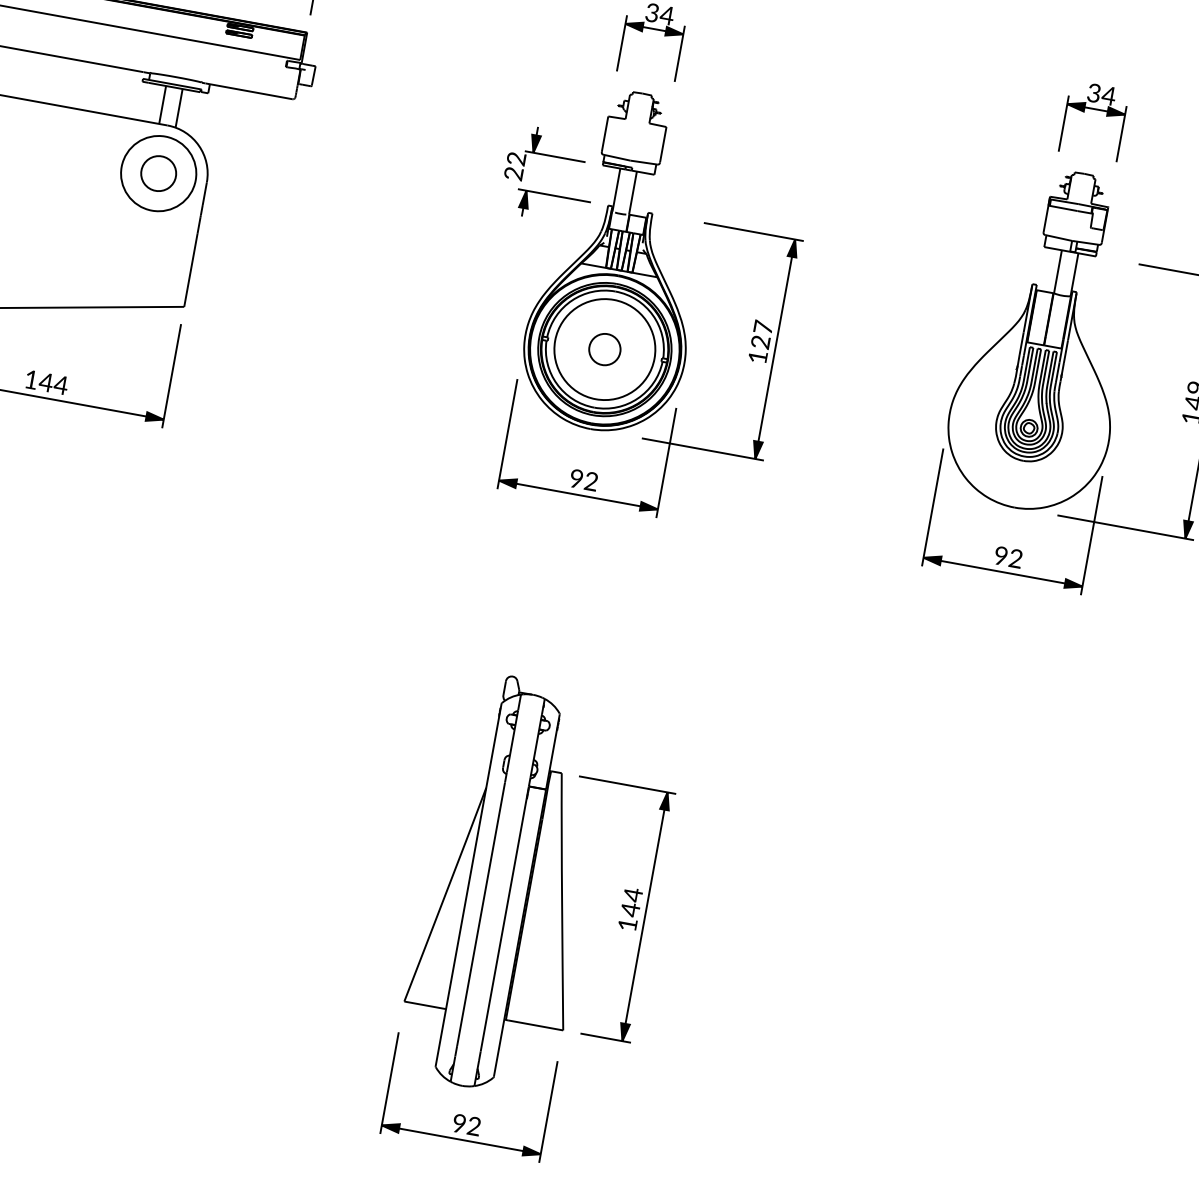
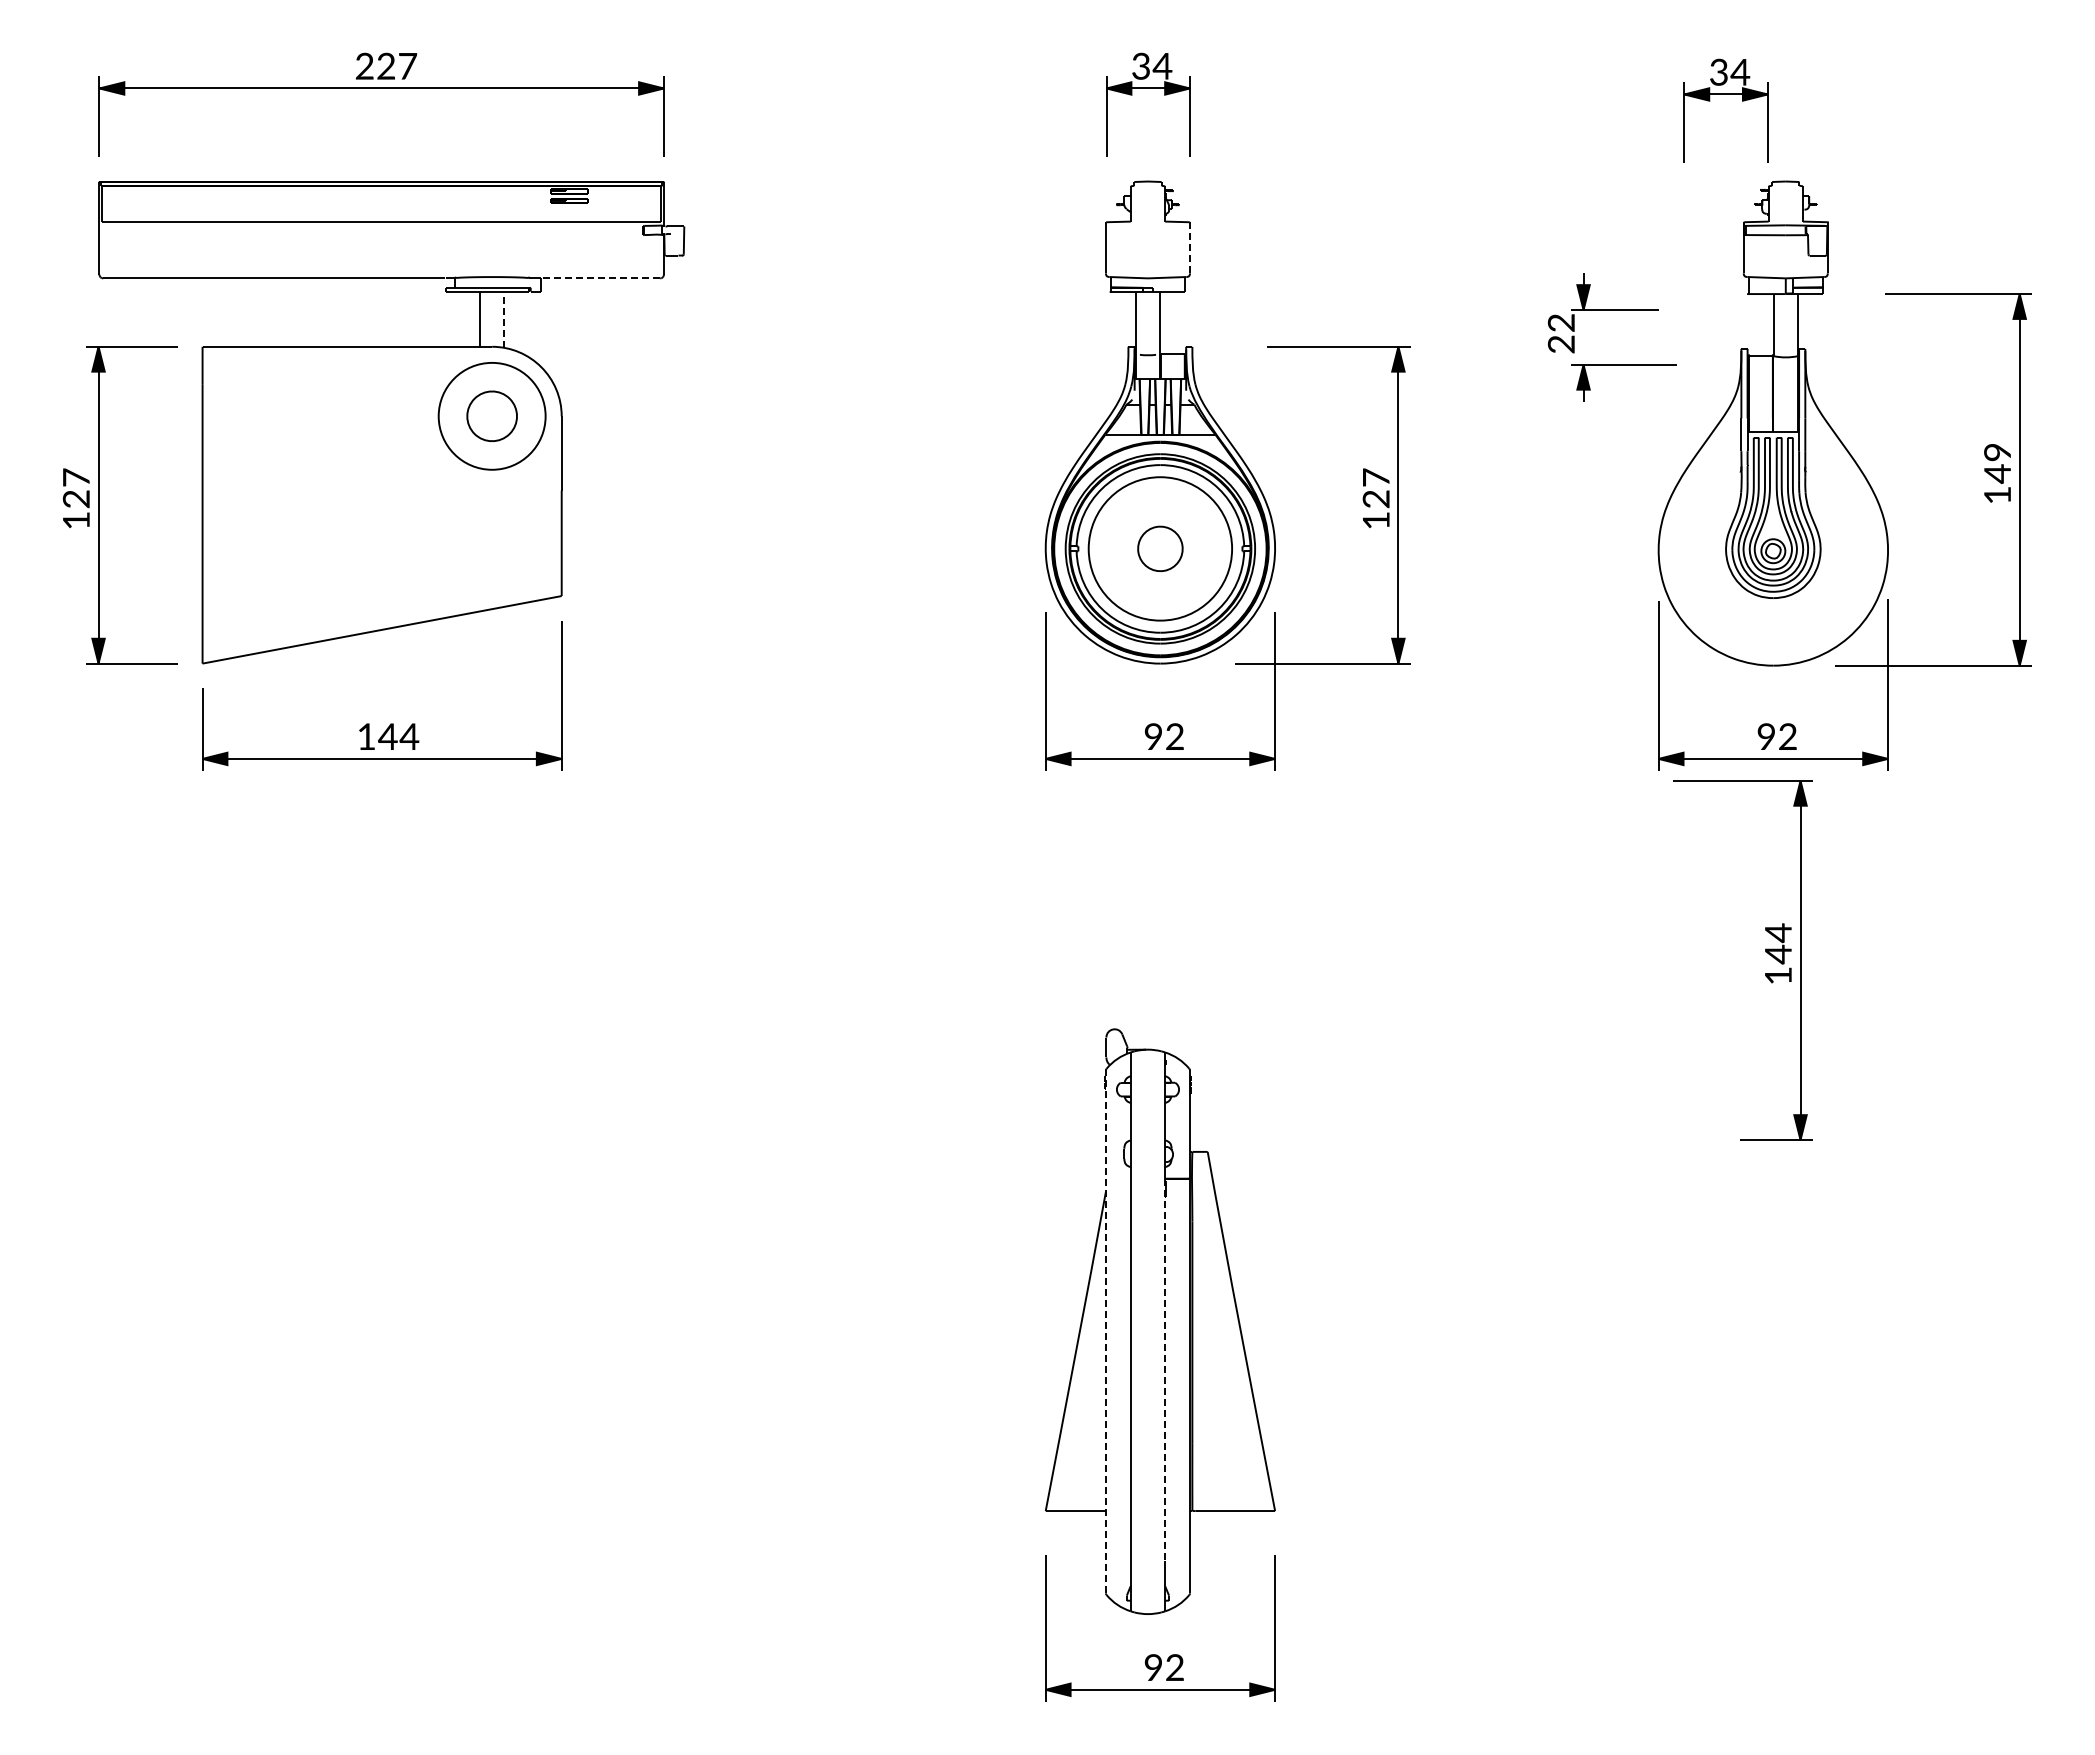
line: (251, 91) -> (600, 278), solid -> dashed
line: (179, 108) -> (504, 319), solid -> dashed
part: (1095, 109) -> (1725, 94), moved
line: (663, 144) -> (1190, 247), solid -> dashed
part: (552, 156) -> (1611, 310), moved
line: (468, 884) -> (1105, 1331), solid -> dashed
part: (621, 906) -> (1765, 952), moved
line: (504, 919) -> (1165, 1370), solid -> dashed

